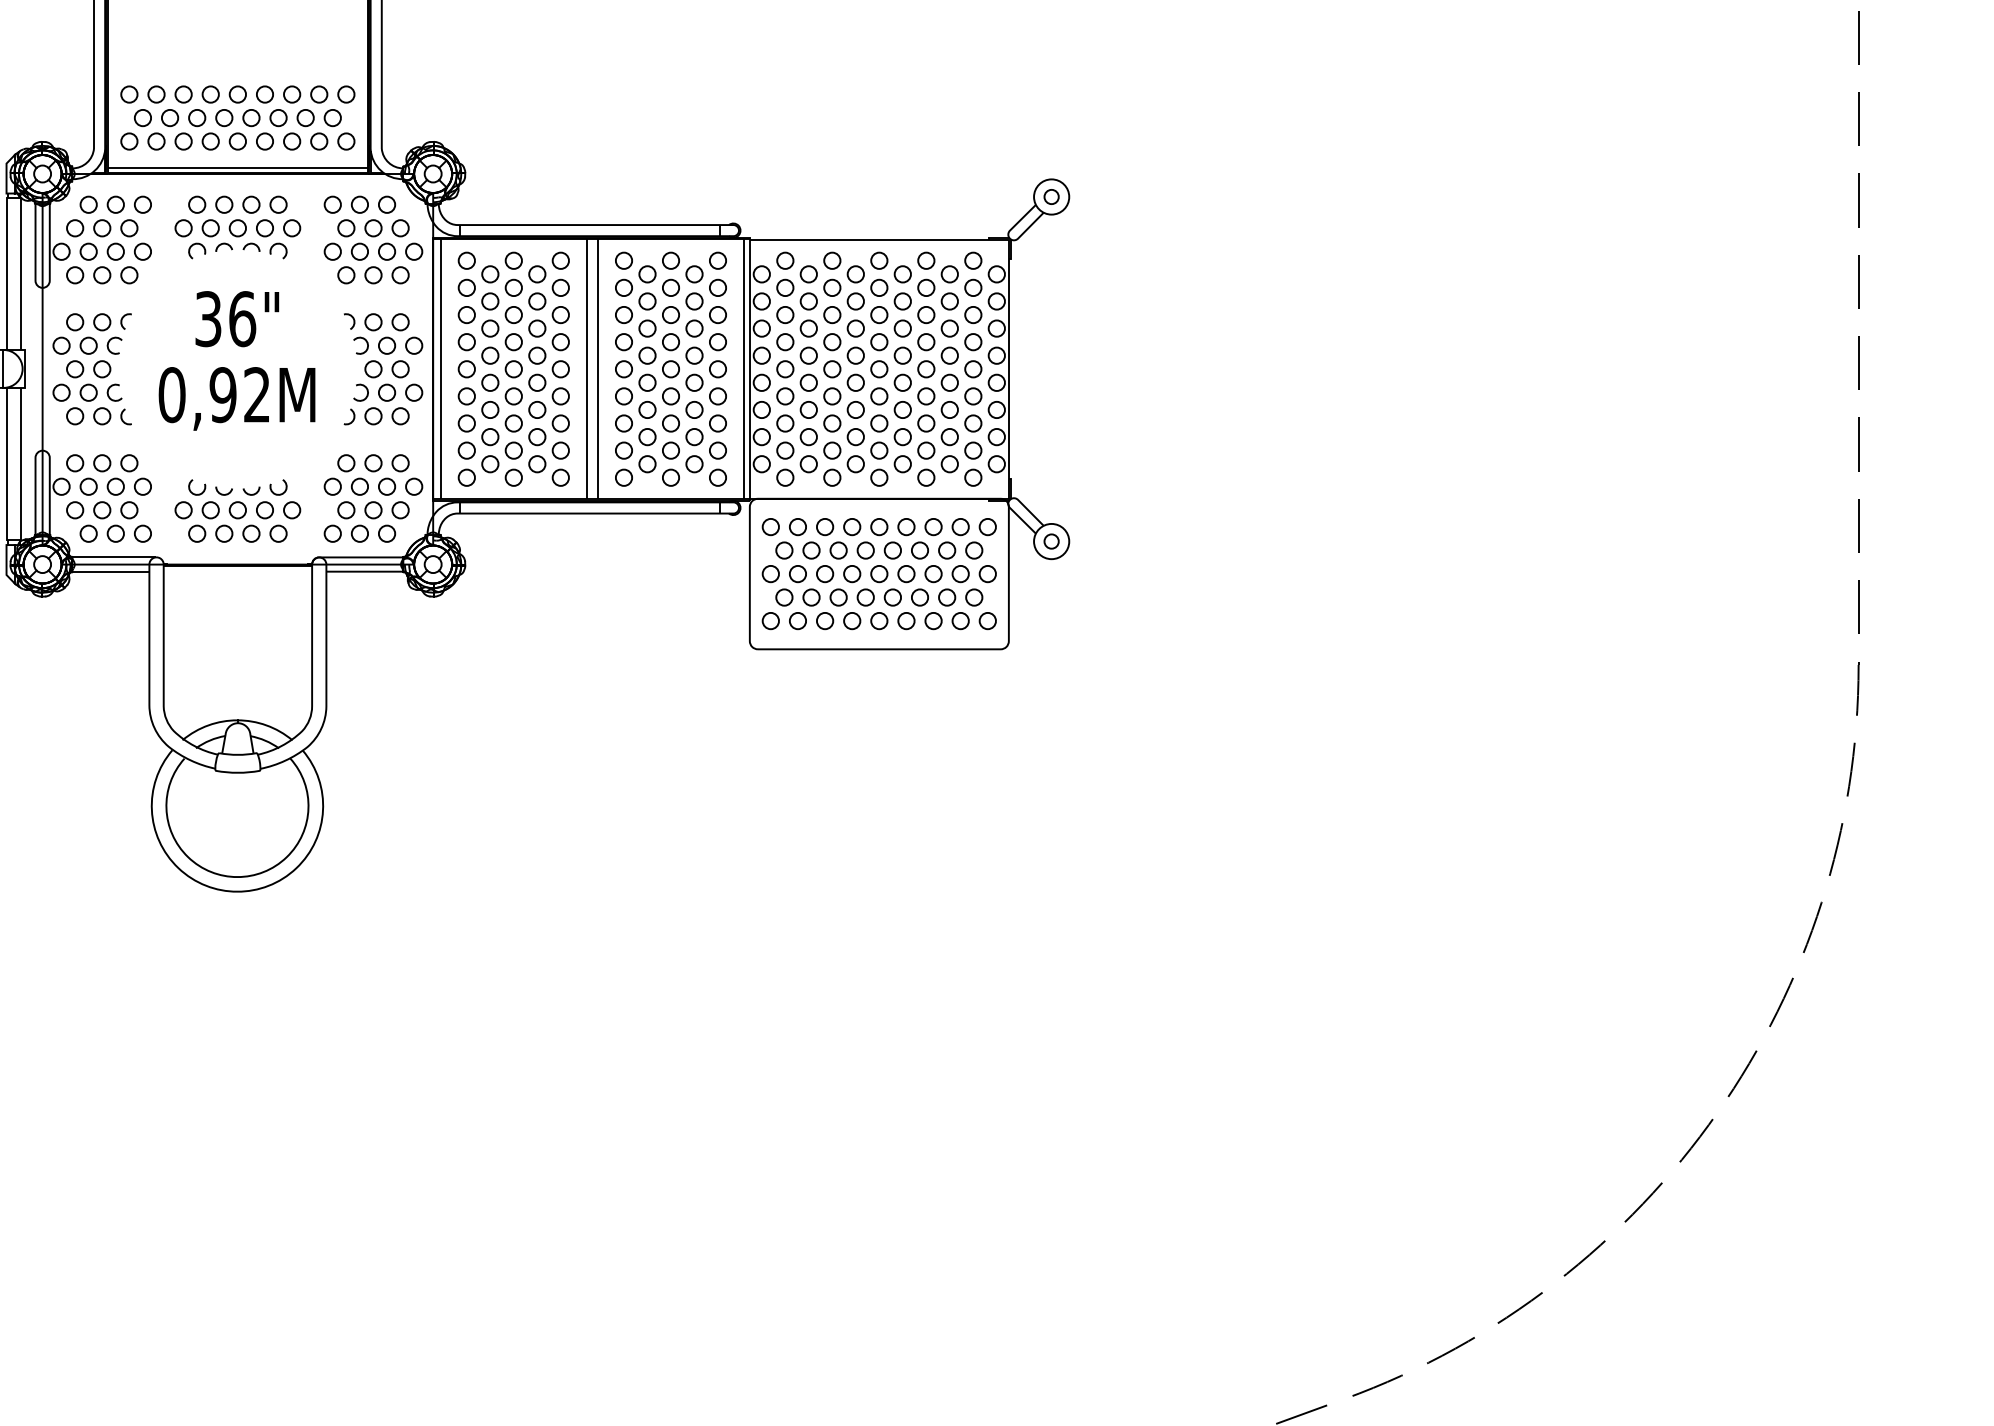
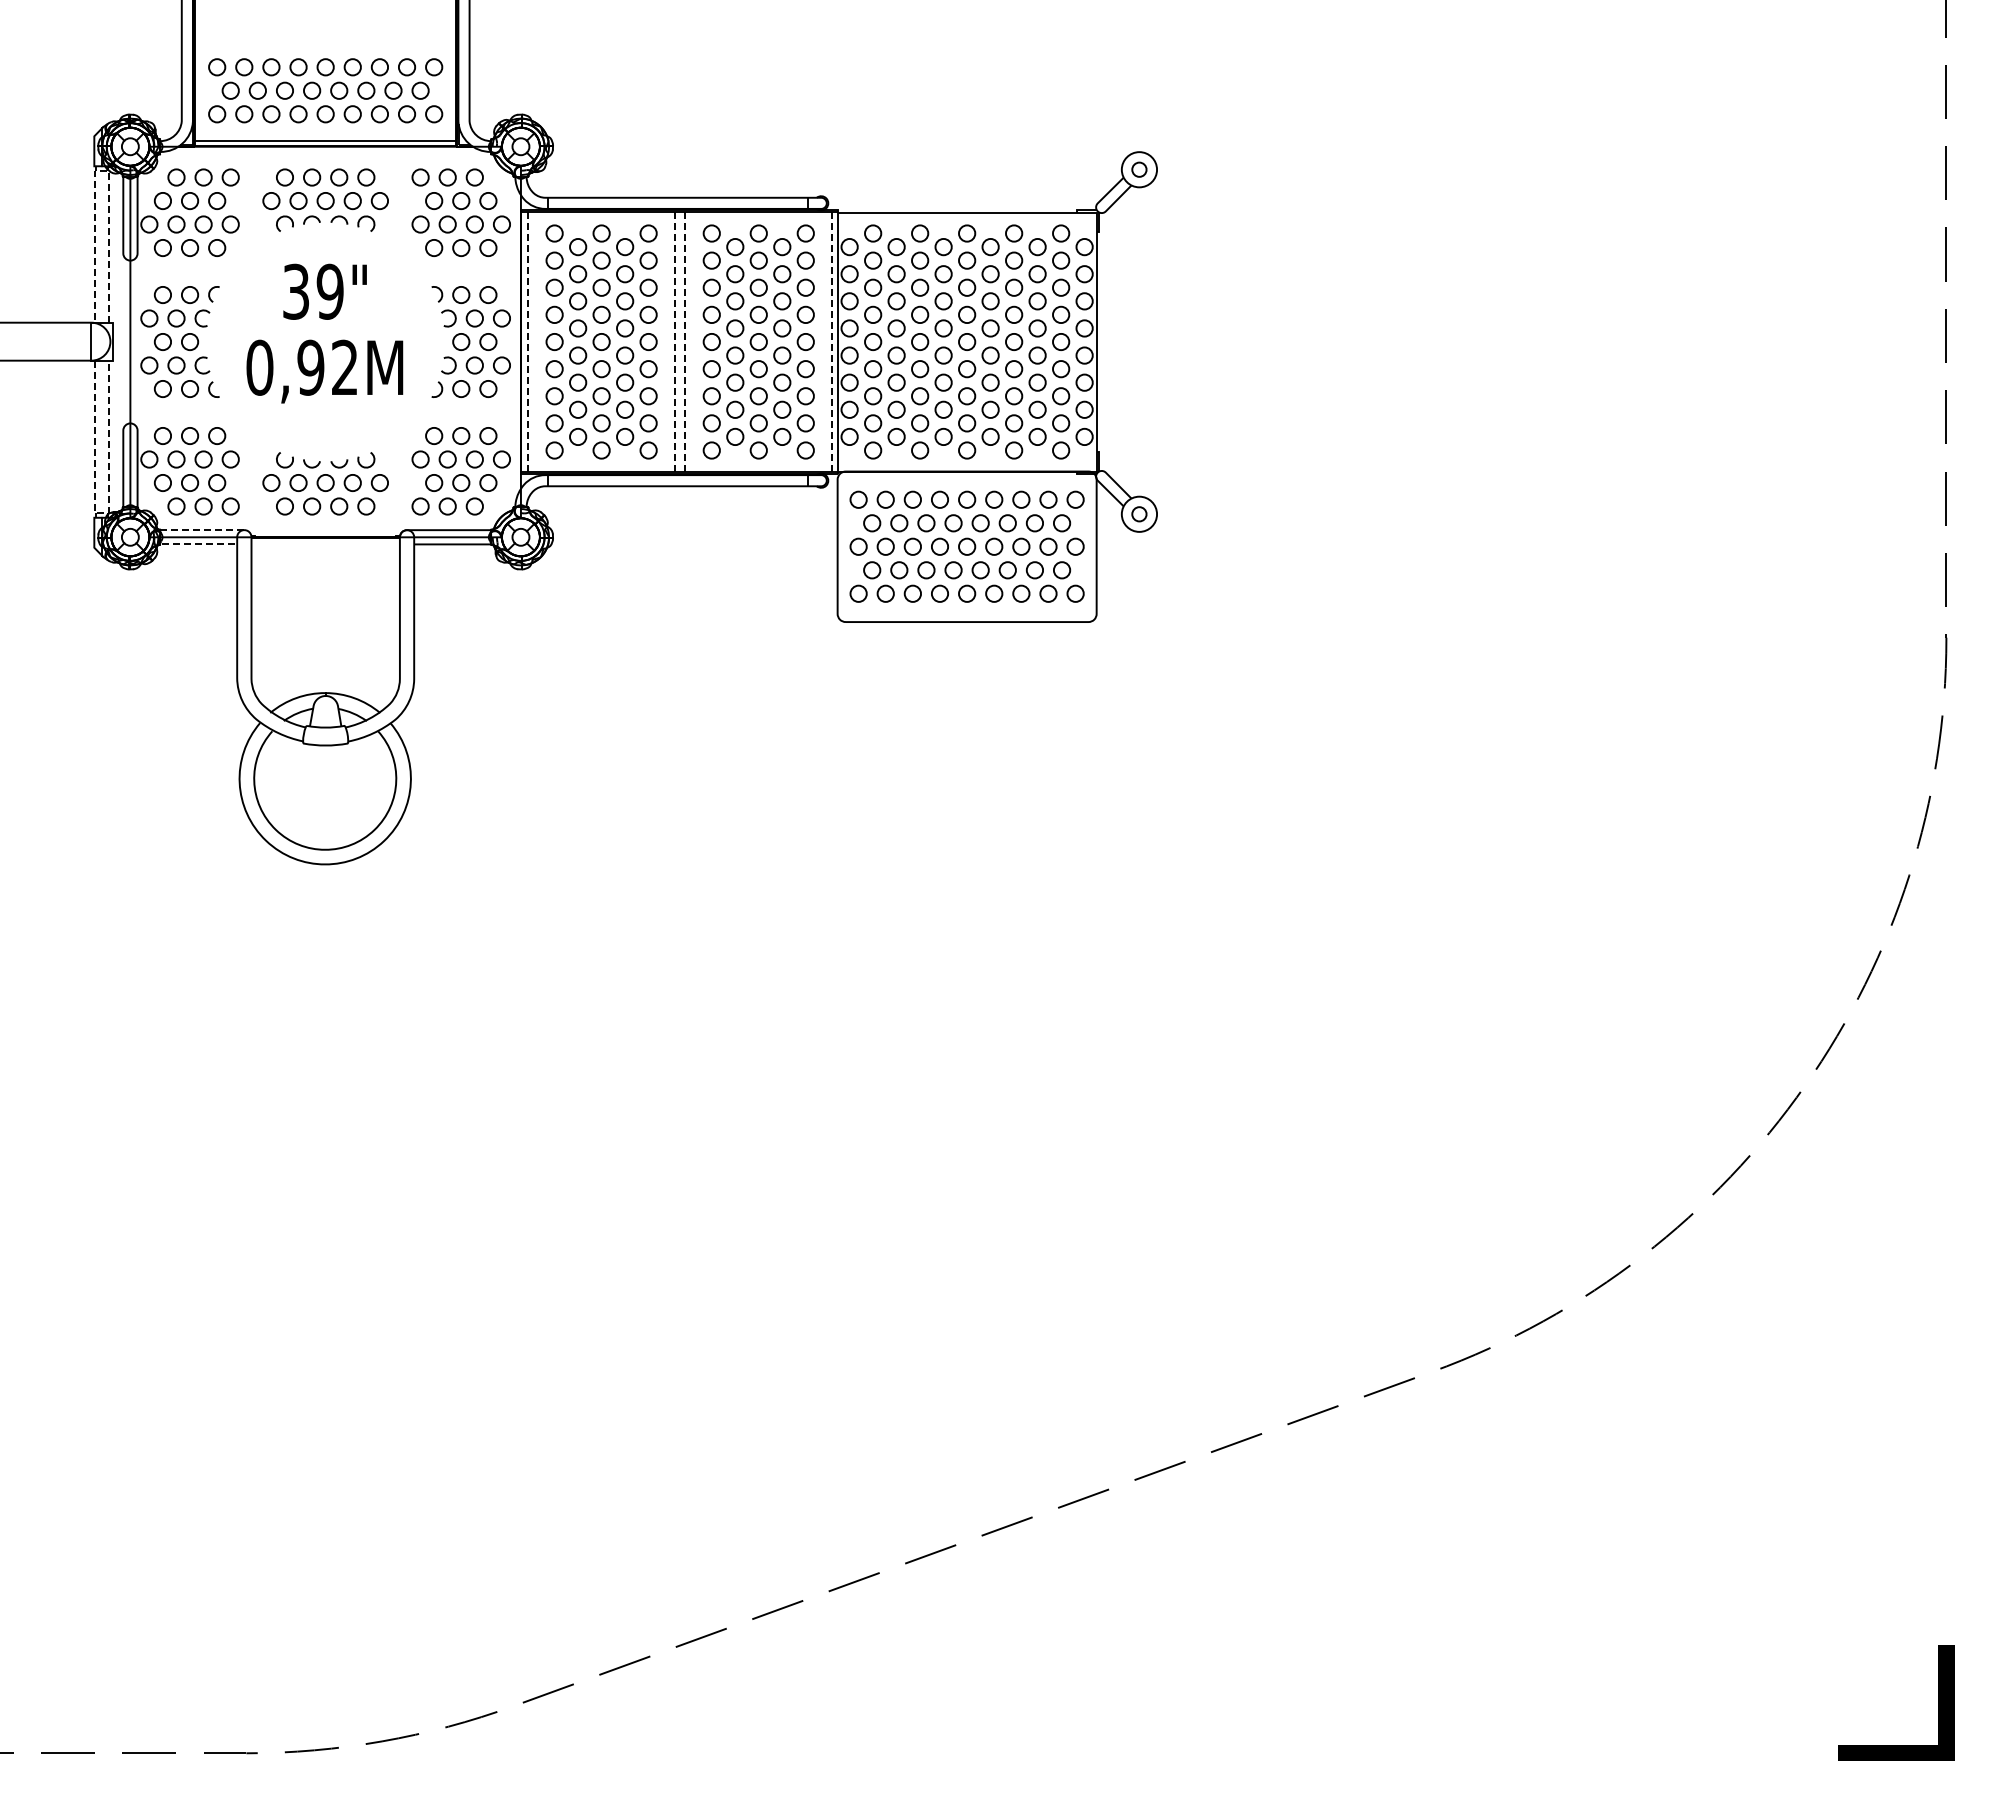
line: (13, 198) -> (101, 171), solid -> dashed
text: (241, 318) -> (329, 291), 36" -> 39"
line: (440, 368) -> (528, 341), solid -> dashed
line: (586, 368) -> (674, 341), solid -> dashed
line: (597, 368) -> (685, 341), solid -> dashed
line: (744, 368) -> (832, 341), solid -> dashed
line: (14, 539) -> (102, 512), solid -> dashed
line: (72, 560) -> (160, 533), solid -> dashed

